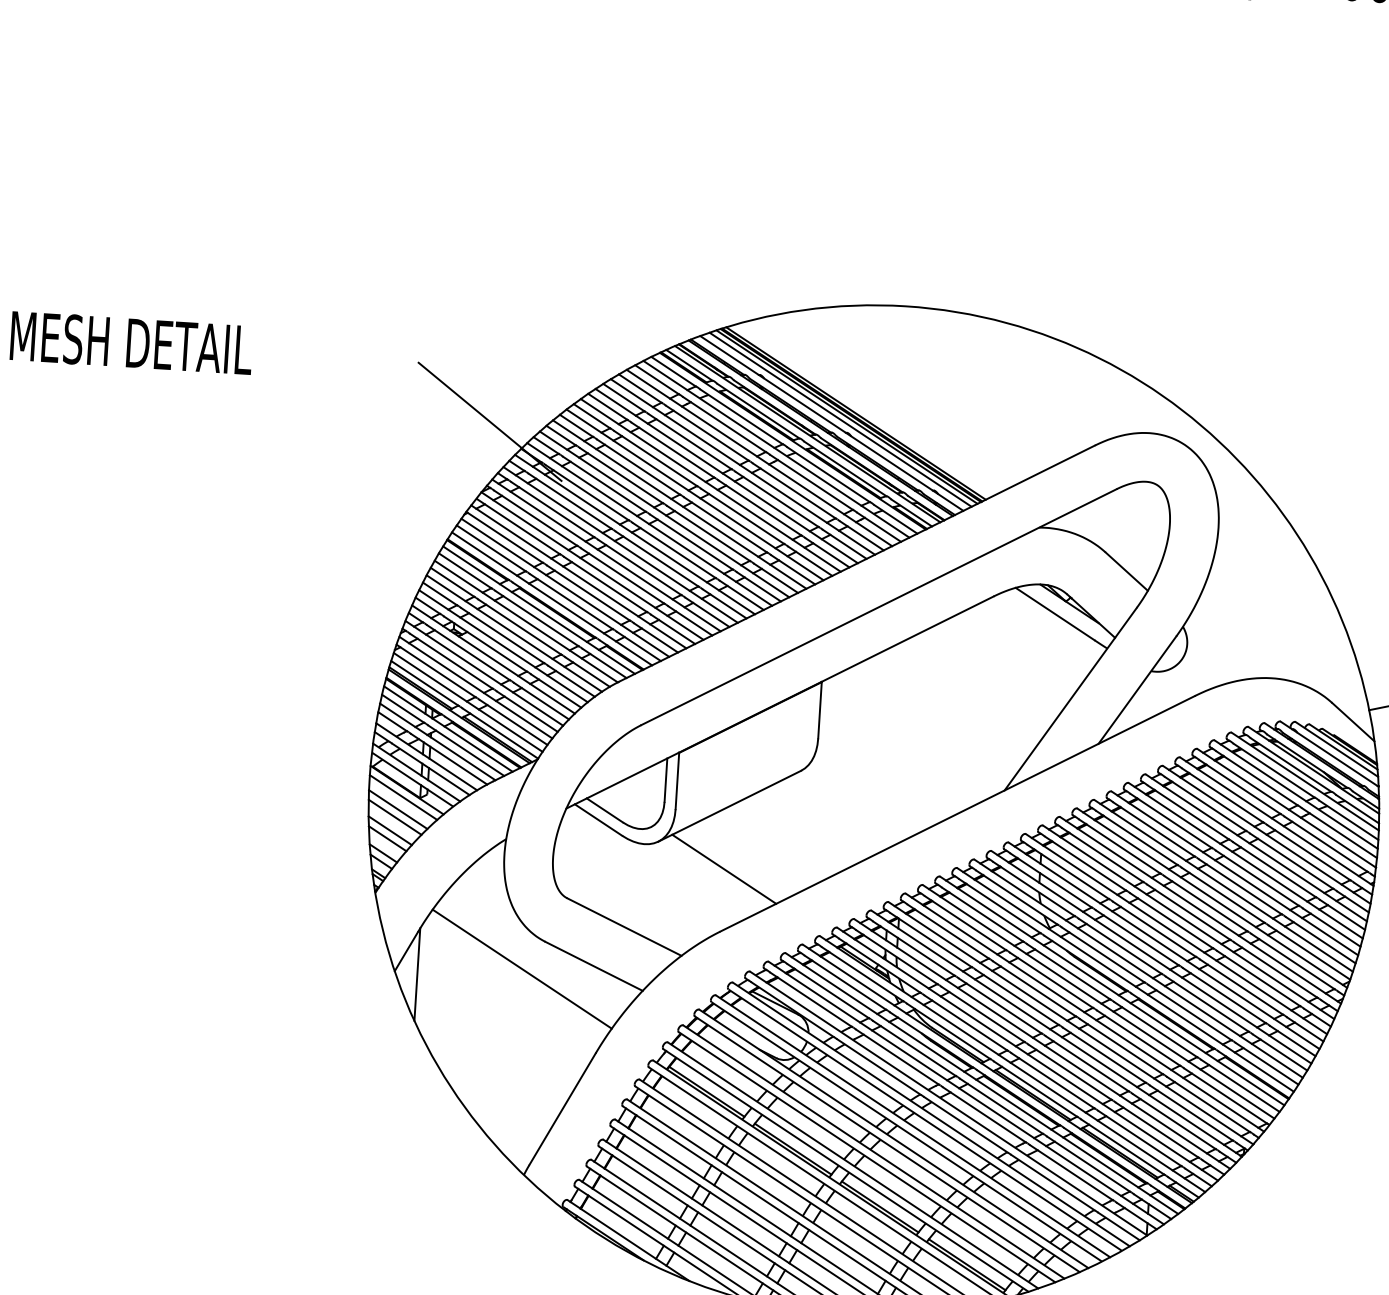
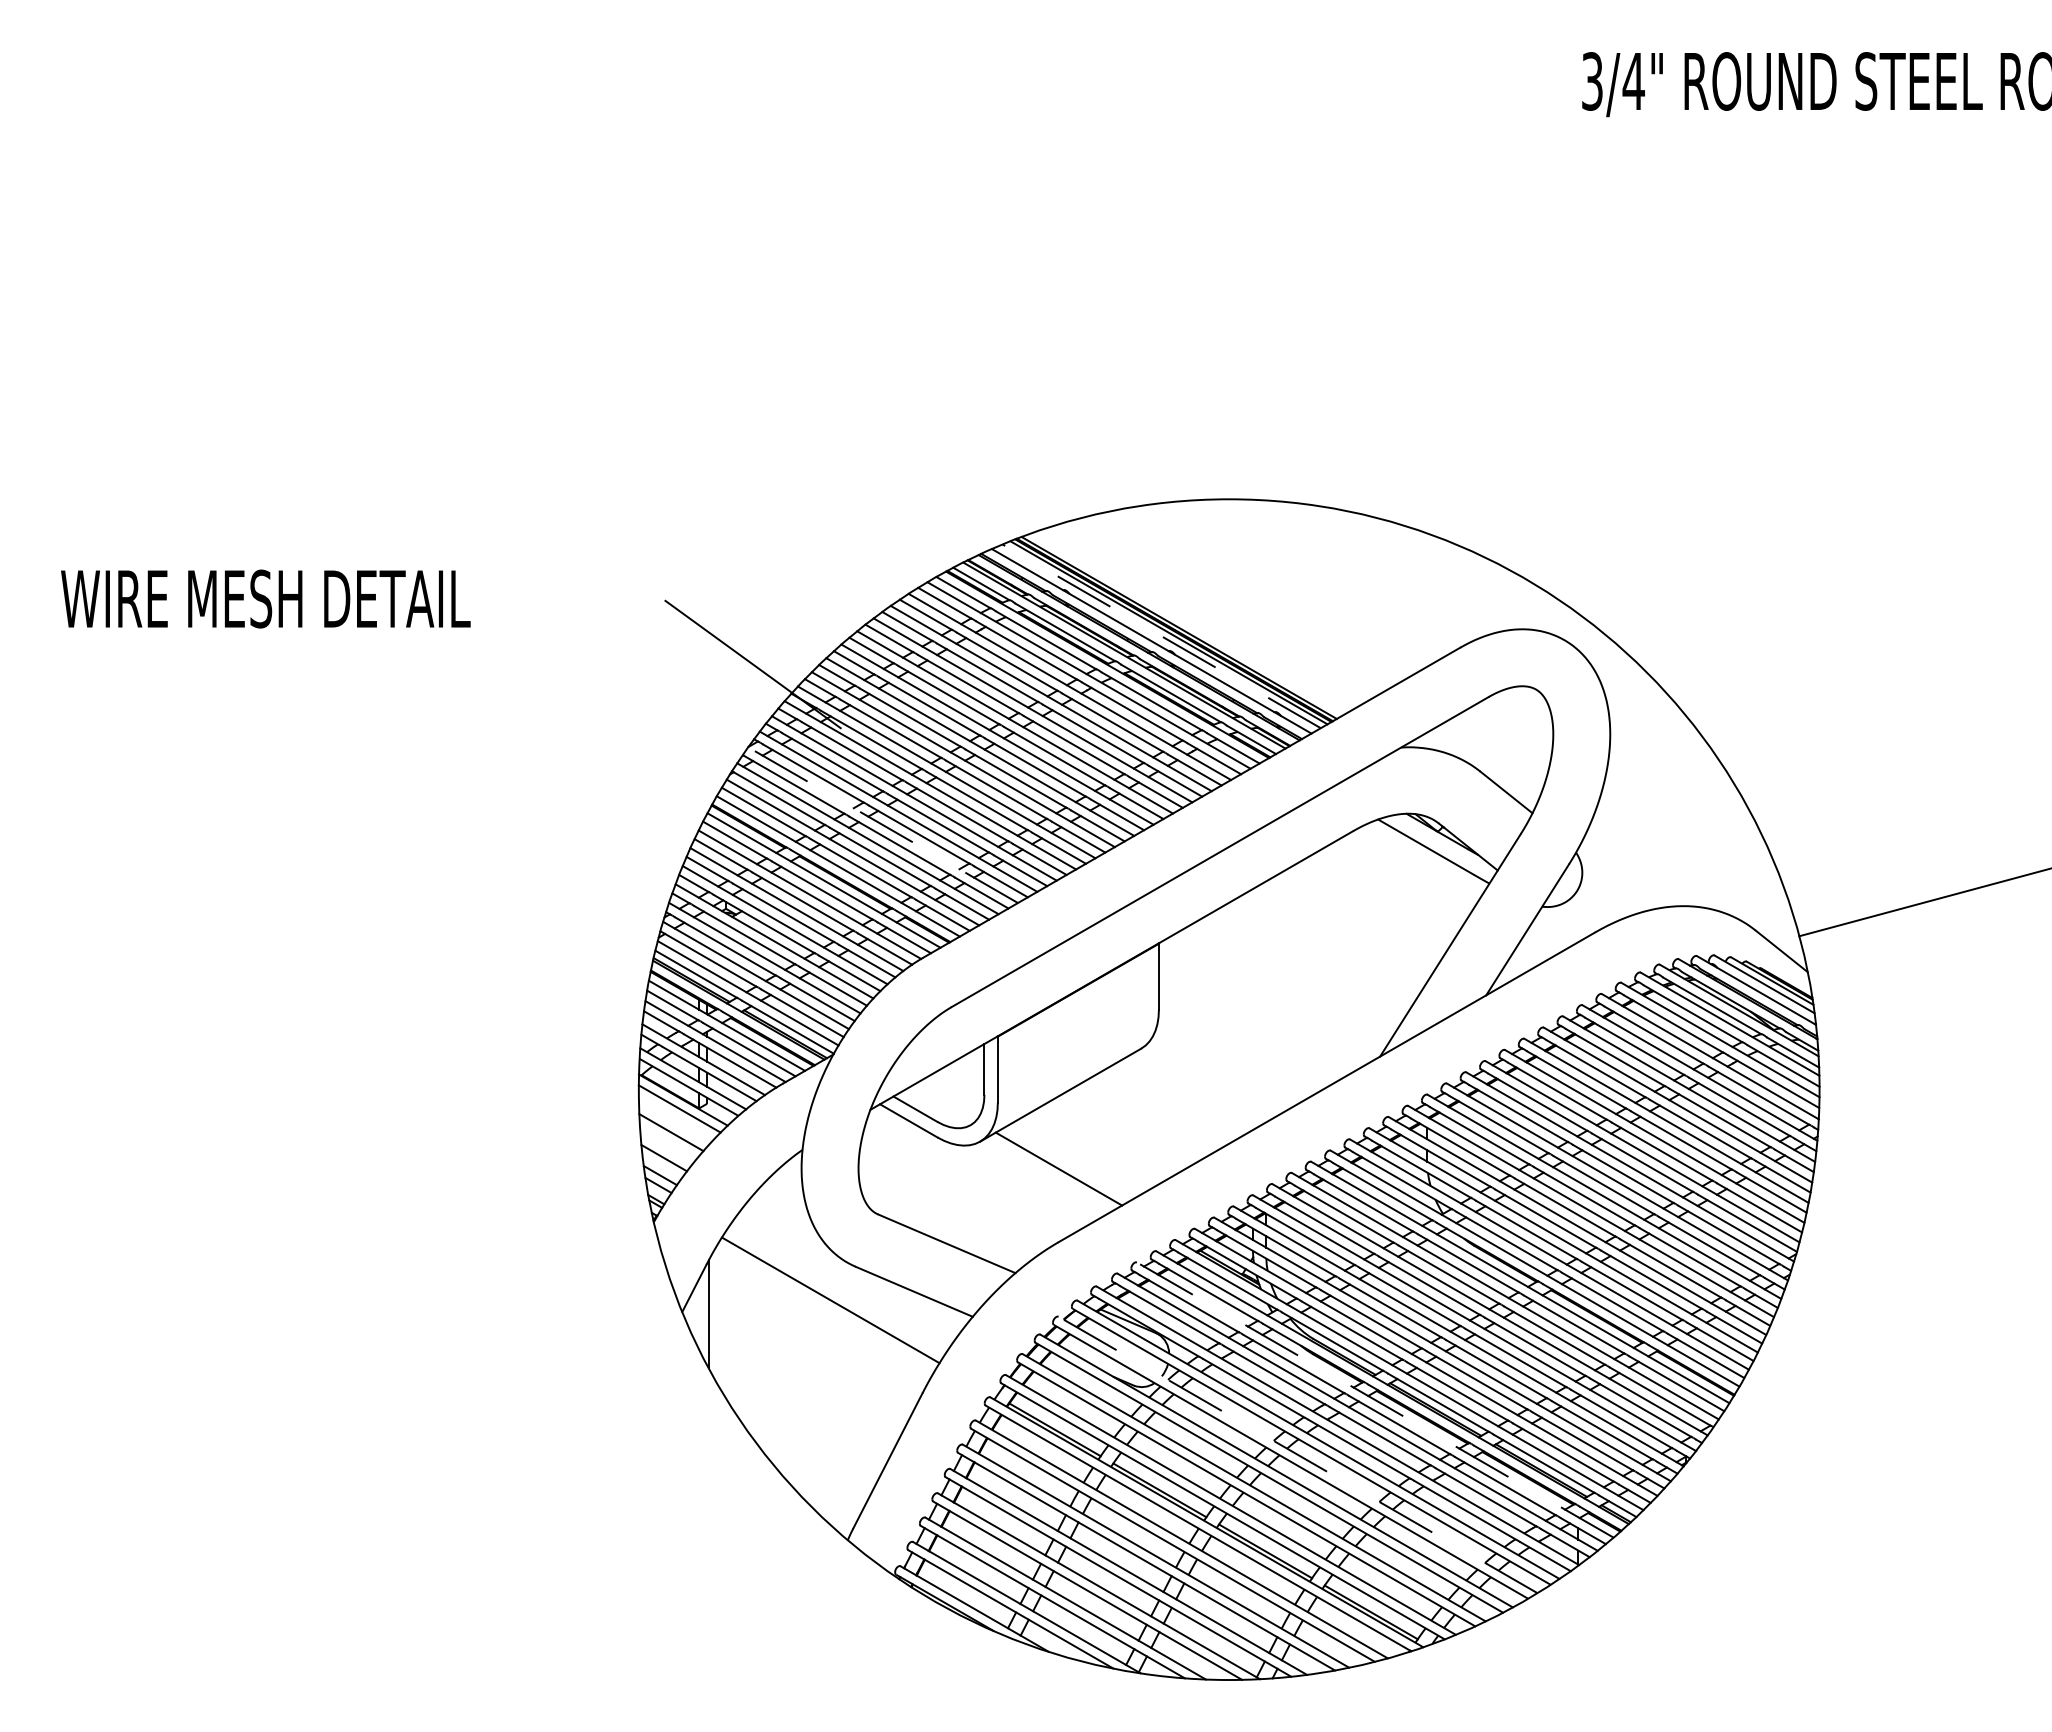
line: (840, 419) -> (1161, 636), solid -> dashed
line: (592, 566) -> (883, 825), solid -> dashed
line: (398, 808) -> (674, 1122), removed
line: (390, 830) -> (666, 1148), removed
line: (981, 1083) -> (1374, 1399), solid -> dashed
line: (912, 1125) -> (1297, 1454), solid -> dashed

